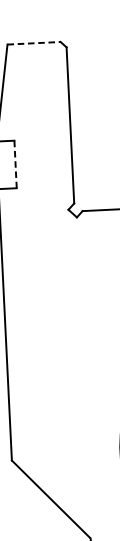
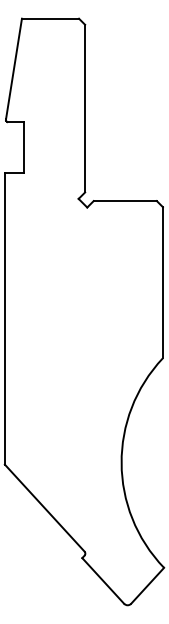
line: (34, 43) -> (50, 18), dashed -> solid
line: (15, 164) -> (24, 147), dashed -> solid

